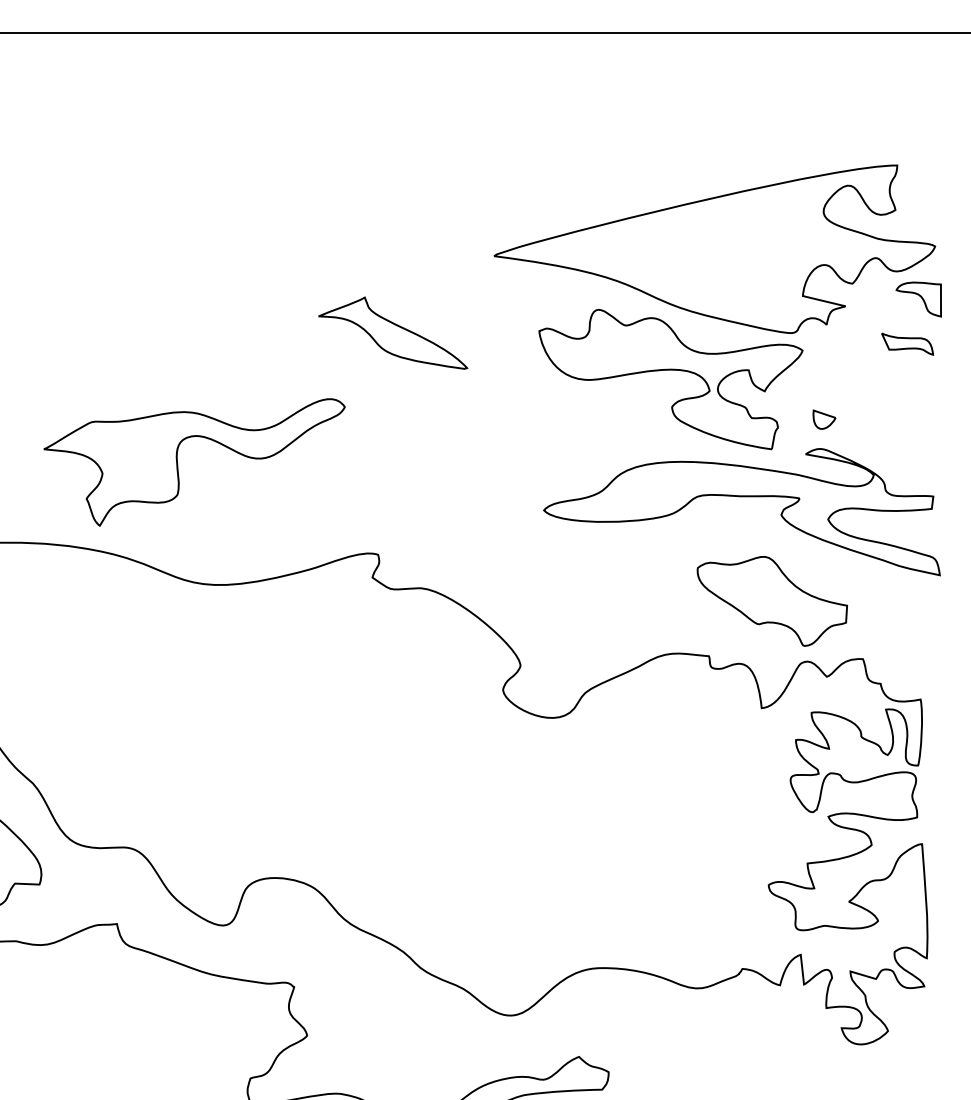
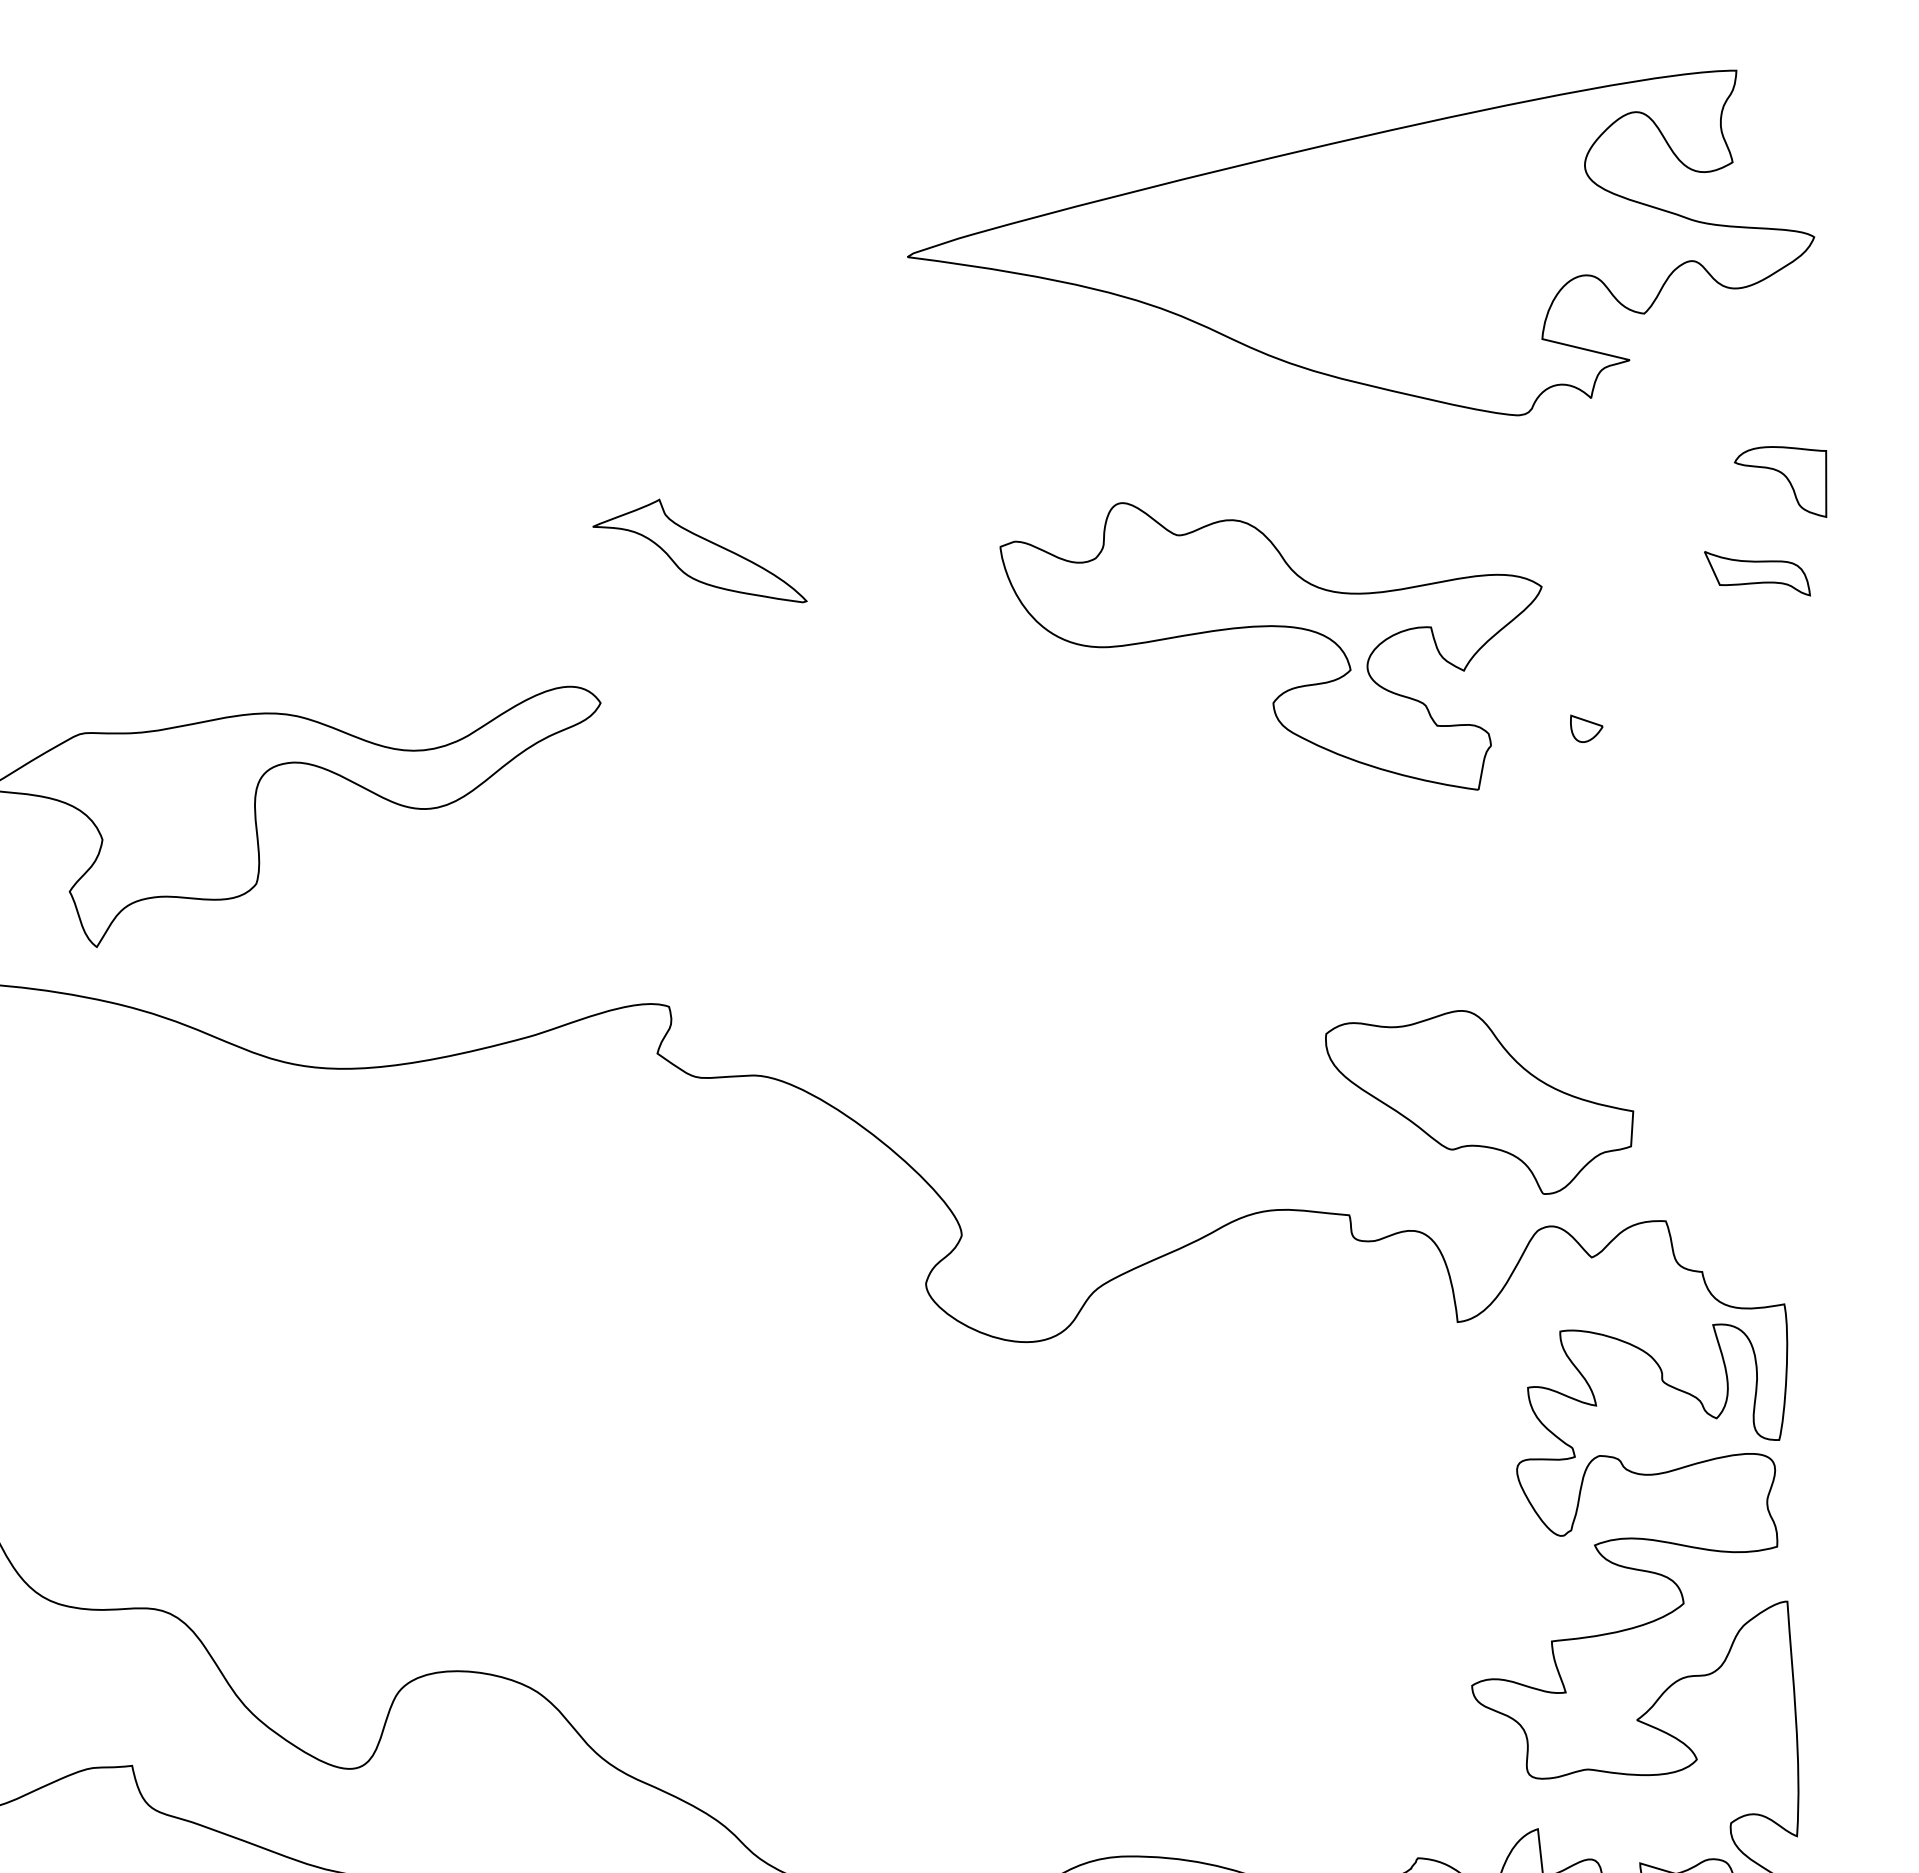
part: (714, 248) -> (1360, 241), moved
part: (393, 332) -> (700, 549), size x0.7
part: (824, 419) -> (1586, 728), size x0.7
part: (741, 497) -> (1416, 888), removed

